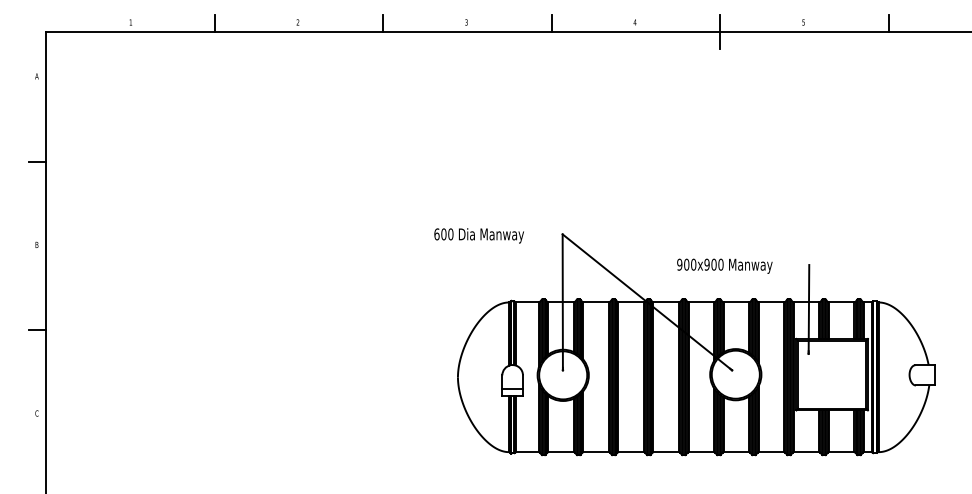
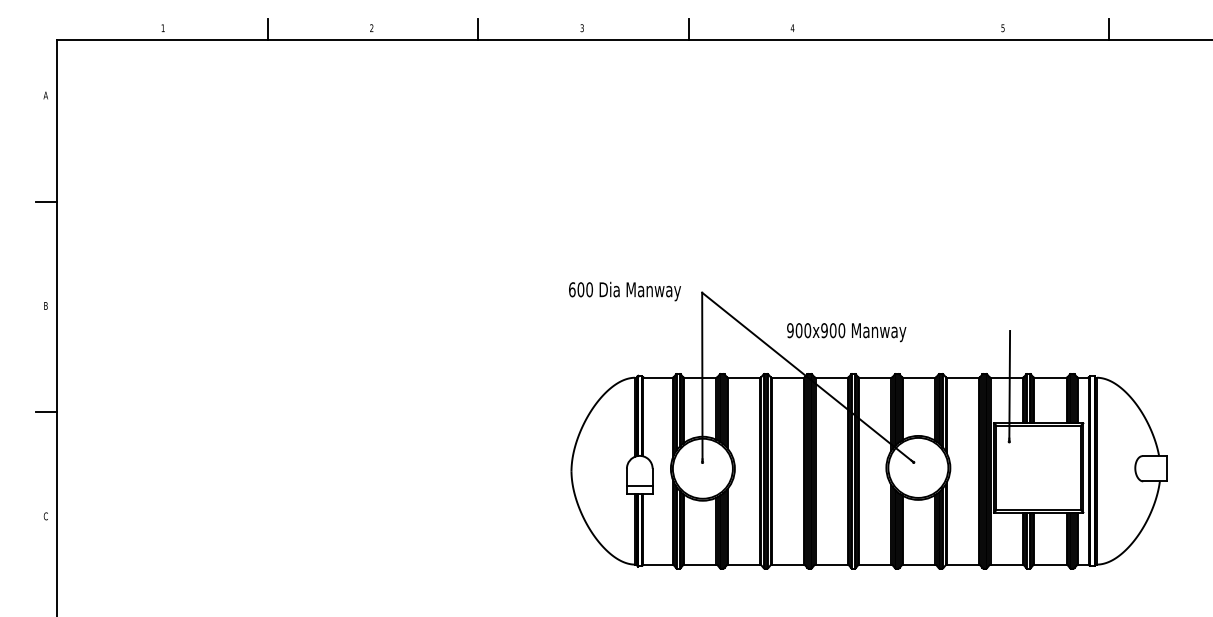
line: (720, 31) -> (899, 39), removed
text: (478, 235) -> (624, 291), moved
text: (724, 266) -> (846, 332), moved

